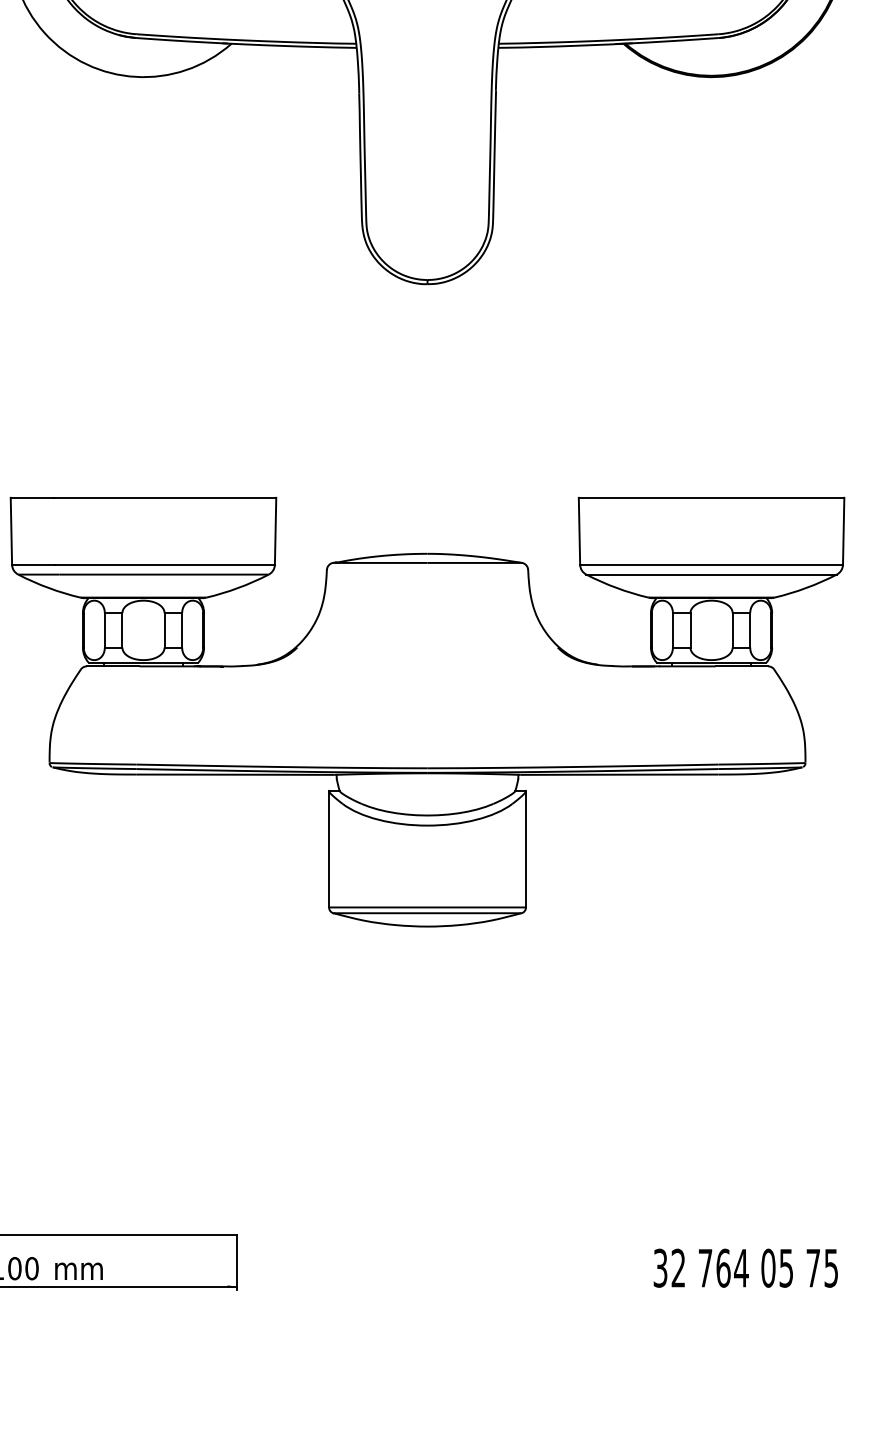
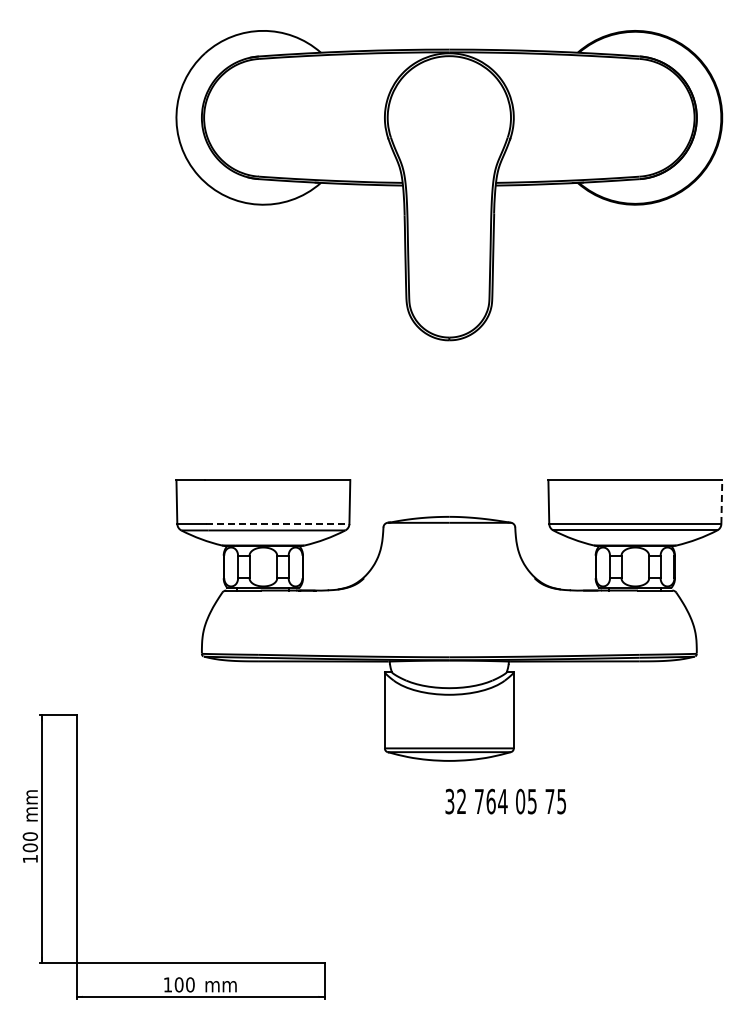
line: (843, 531) -> (721, 502), solid -> dashed
line: (165, 563) -> (277, 523), solid -> dashed
text: (745, 1268) -> (505, 801), moved

